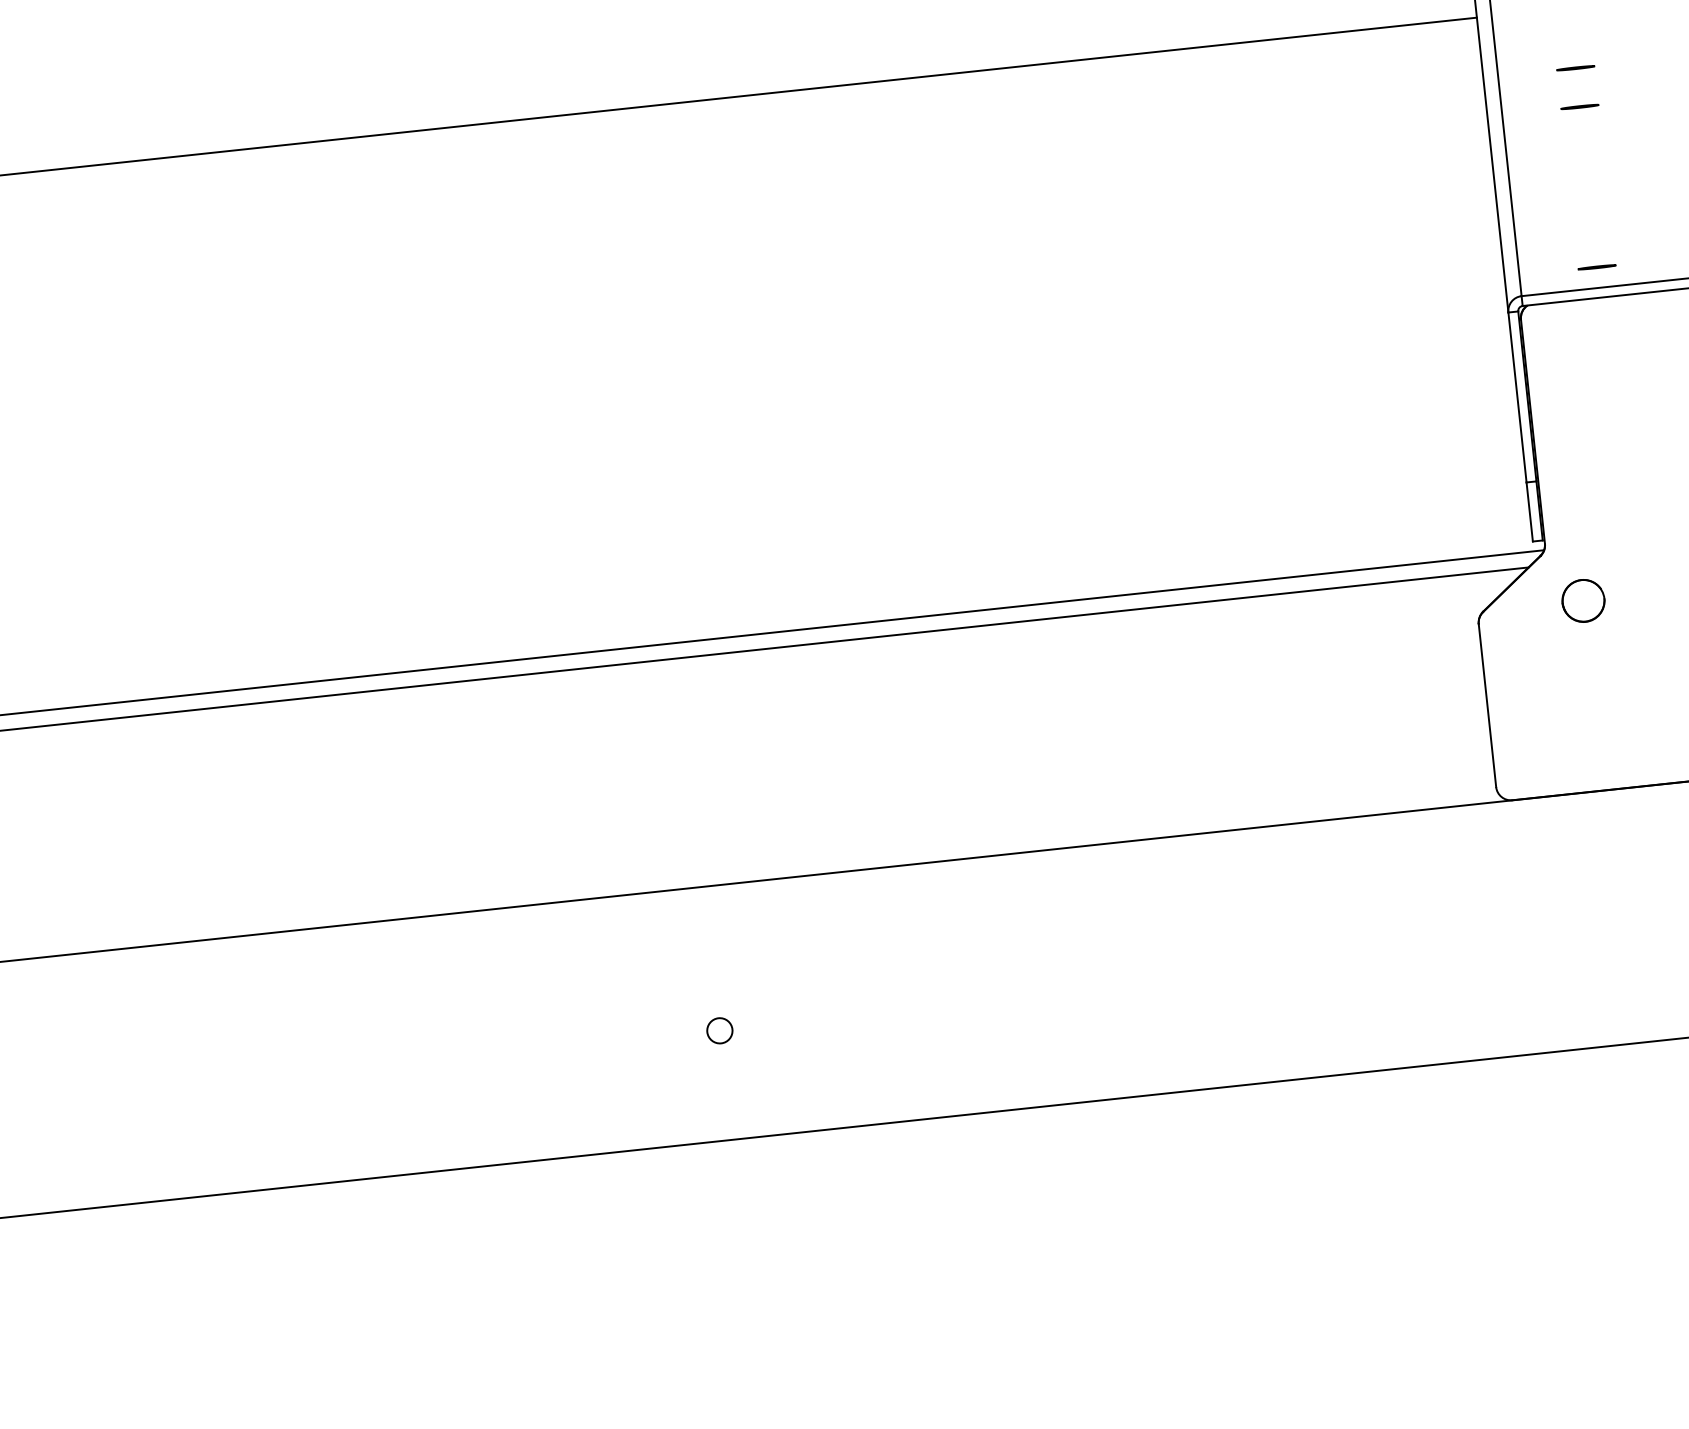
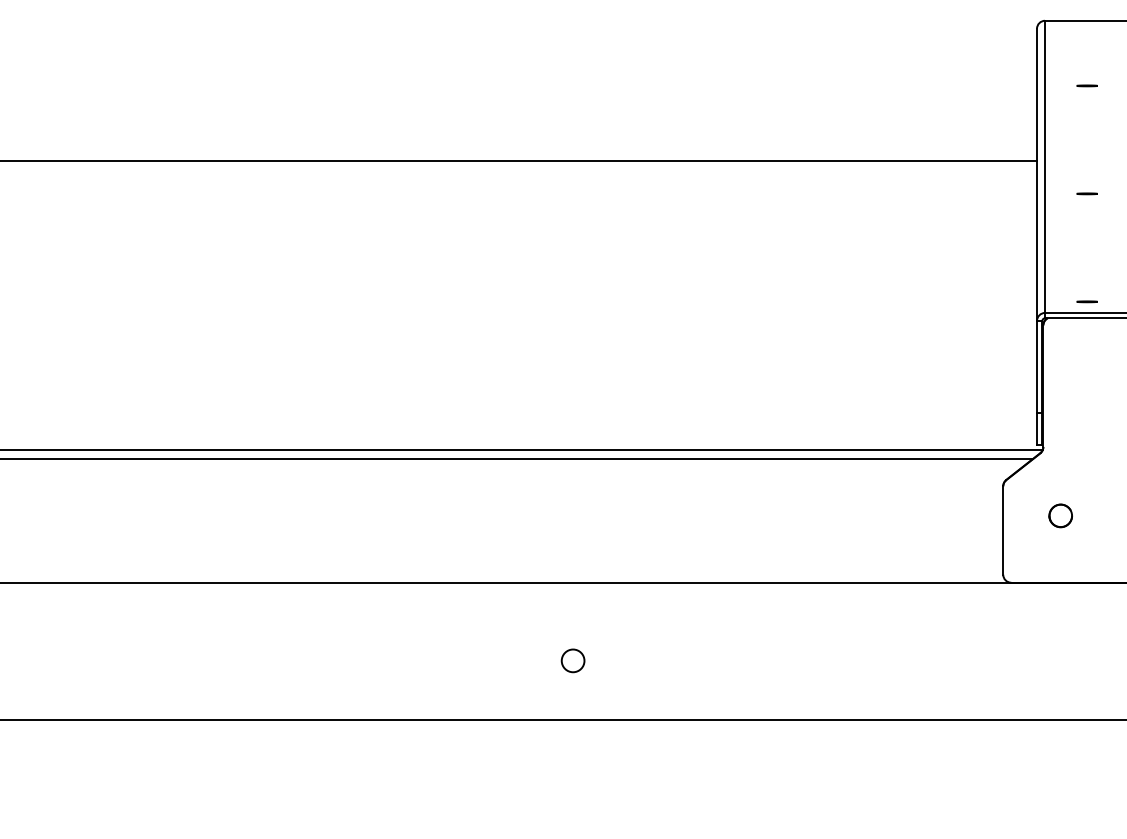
line: (1578, 106) -> (1086, 214), removed
part: (1582, 600) -> (1060, 515), moved
circle: (718, 1030) -> (572, 660), size x1.67

